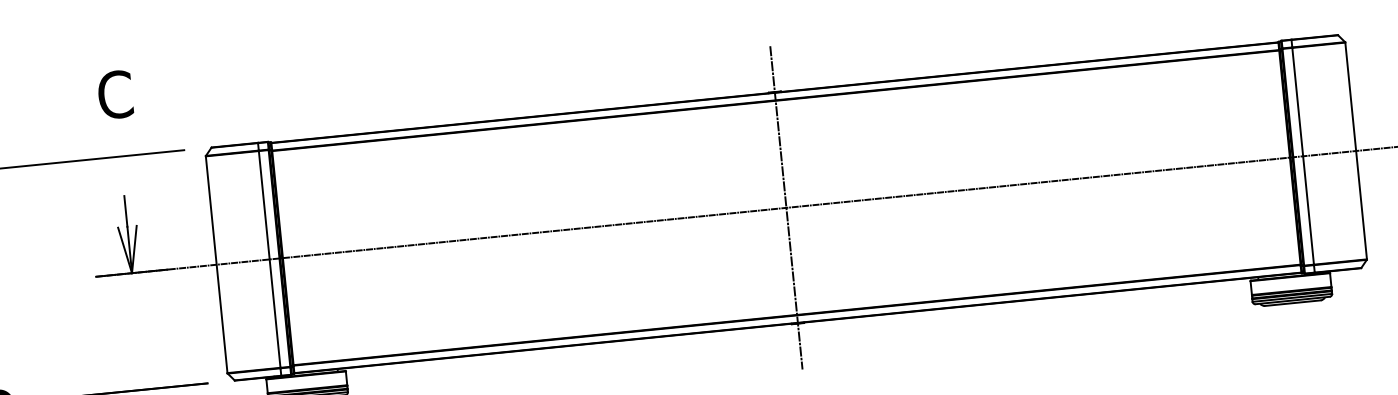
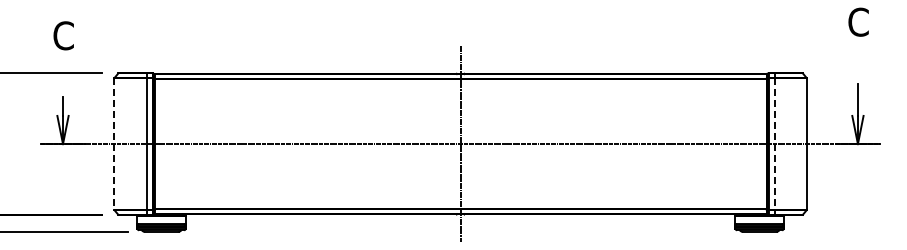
line: (1303, 156) -> (774, 144), solid -> dashed
line: (216, 265) -> (114, 144), solid -> dashed

